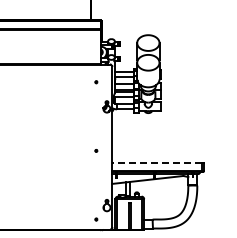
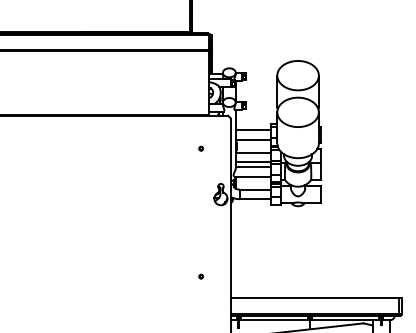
line: (156, 162) -> (313, 298), dashed -> solid

